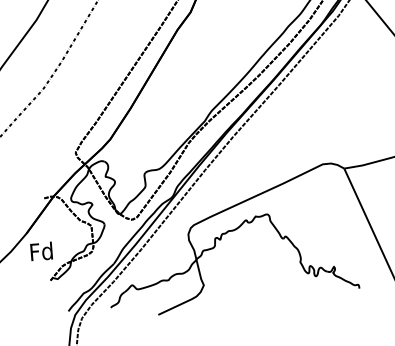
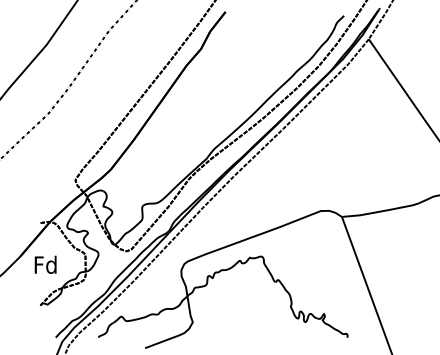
text: (41, 251) -> (45, 264), moved

